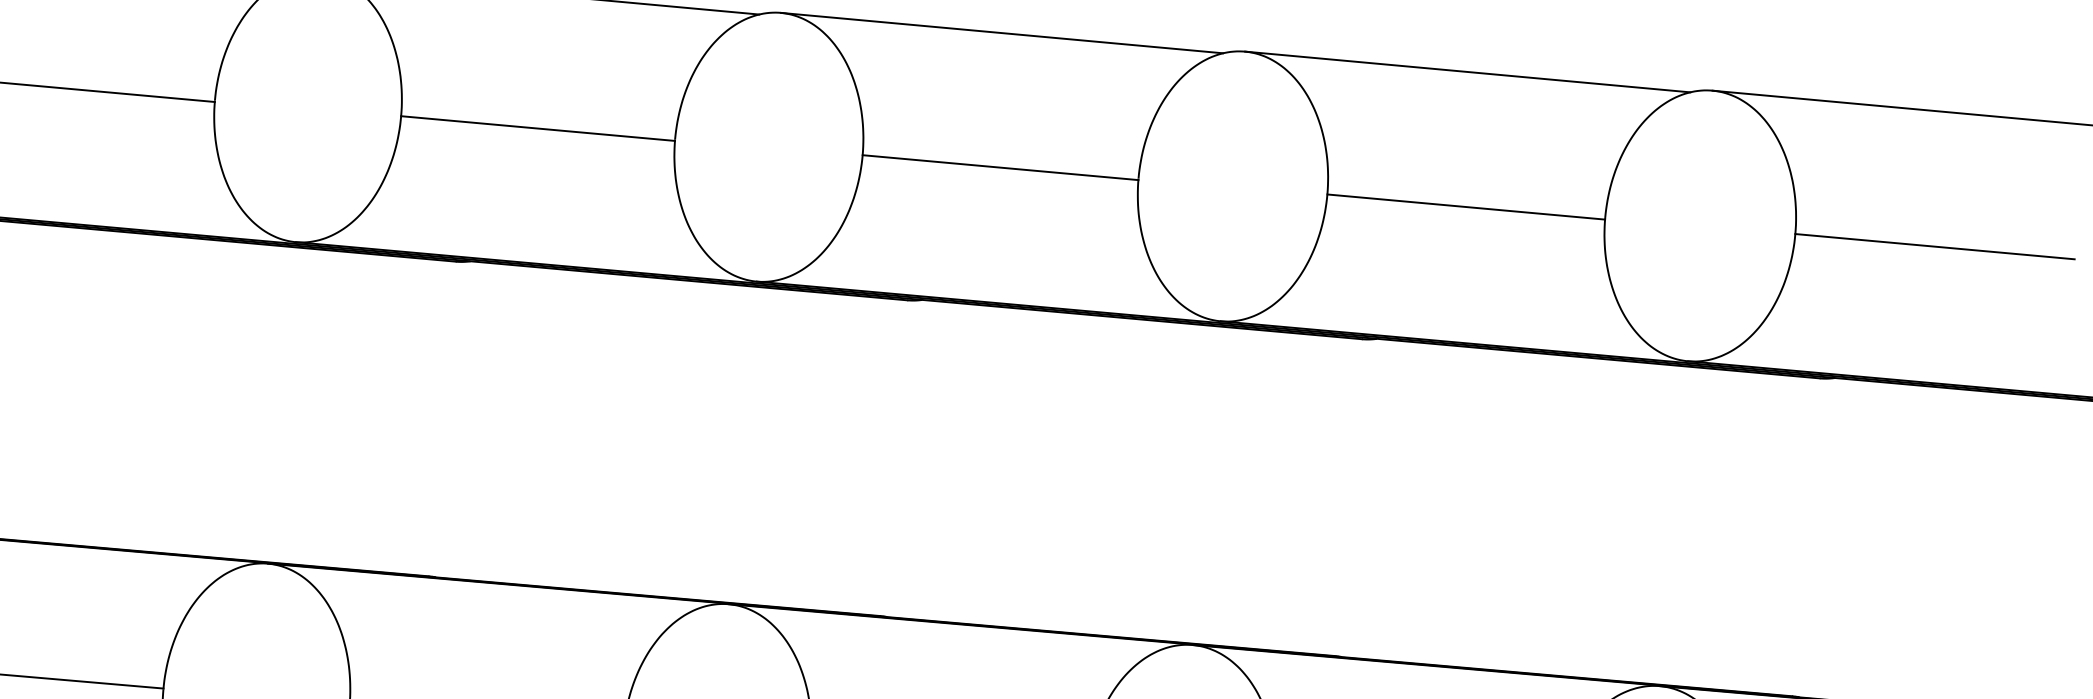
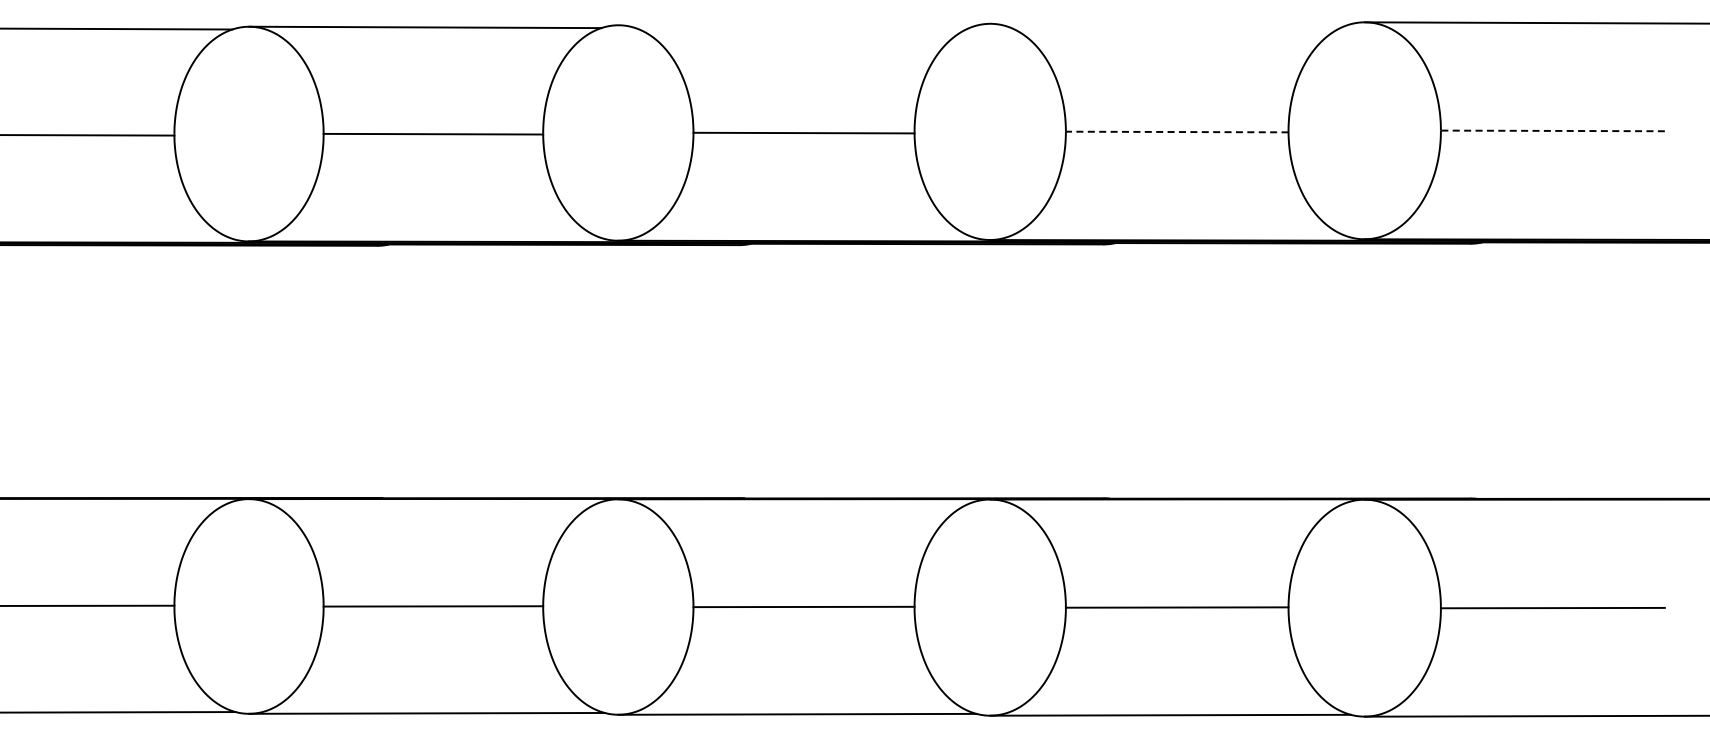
line: (1001, 32) -> (795, 25), removed
line: (1467, 71) -> (1168, 24), removed
line: (1465, 207) -> (1176, 132), solid -> dashed
line: (1934, 246) -> (1552, 130), solid -> dashed

